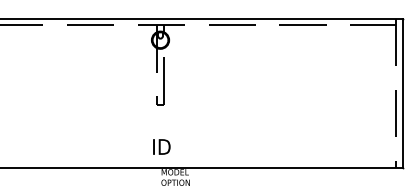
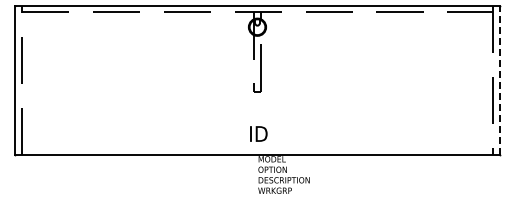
line: (402, 92) -> (499, 79), solid -> dashed

